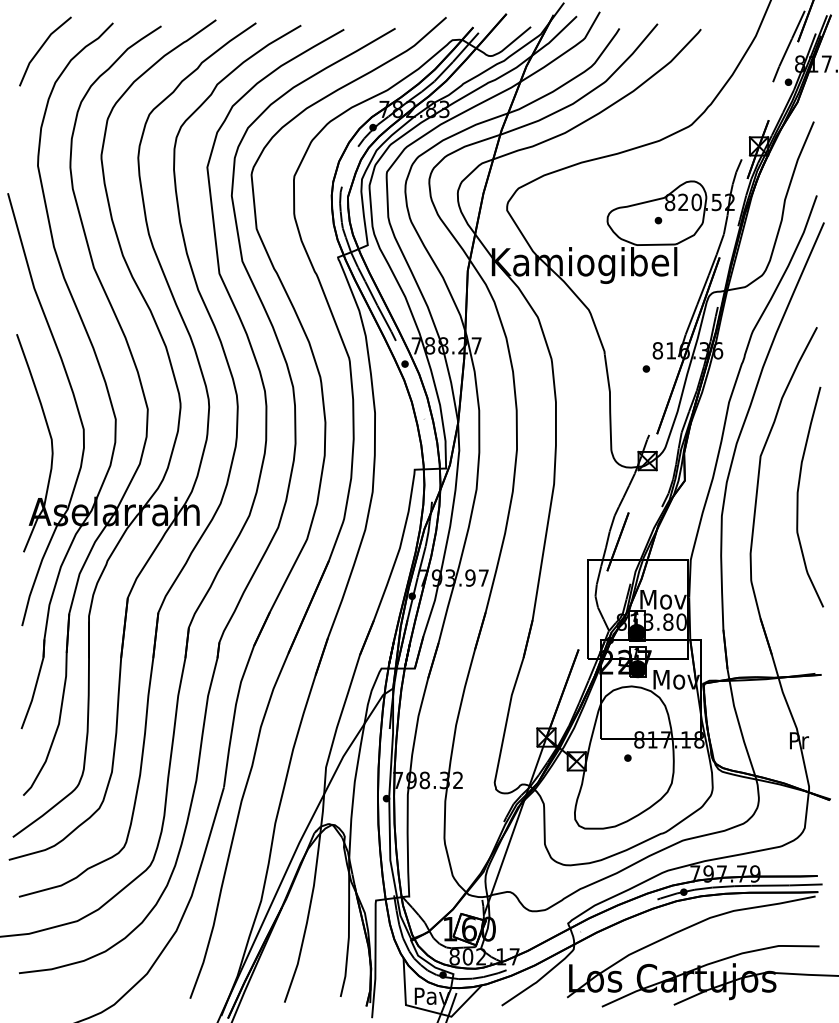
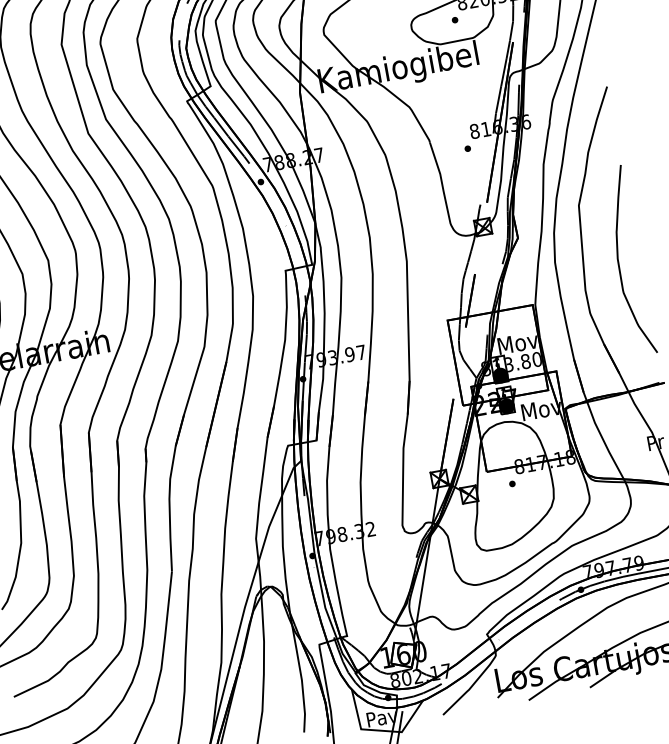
curve: (798, 496) -> (619, 261), moved

